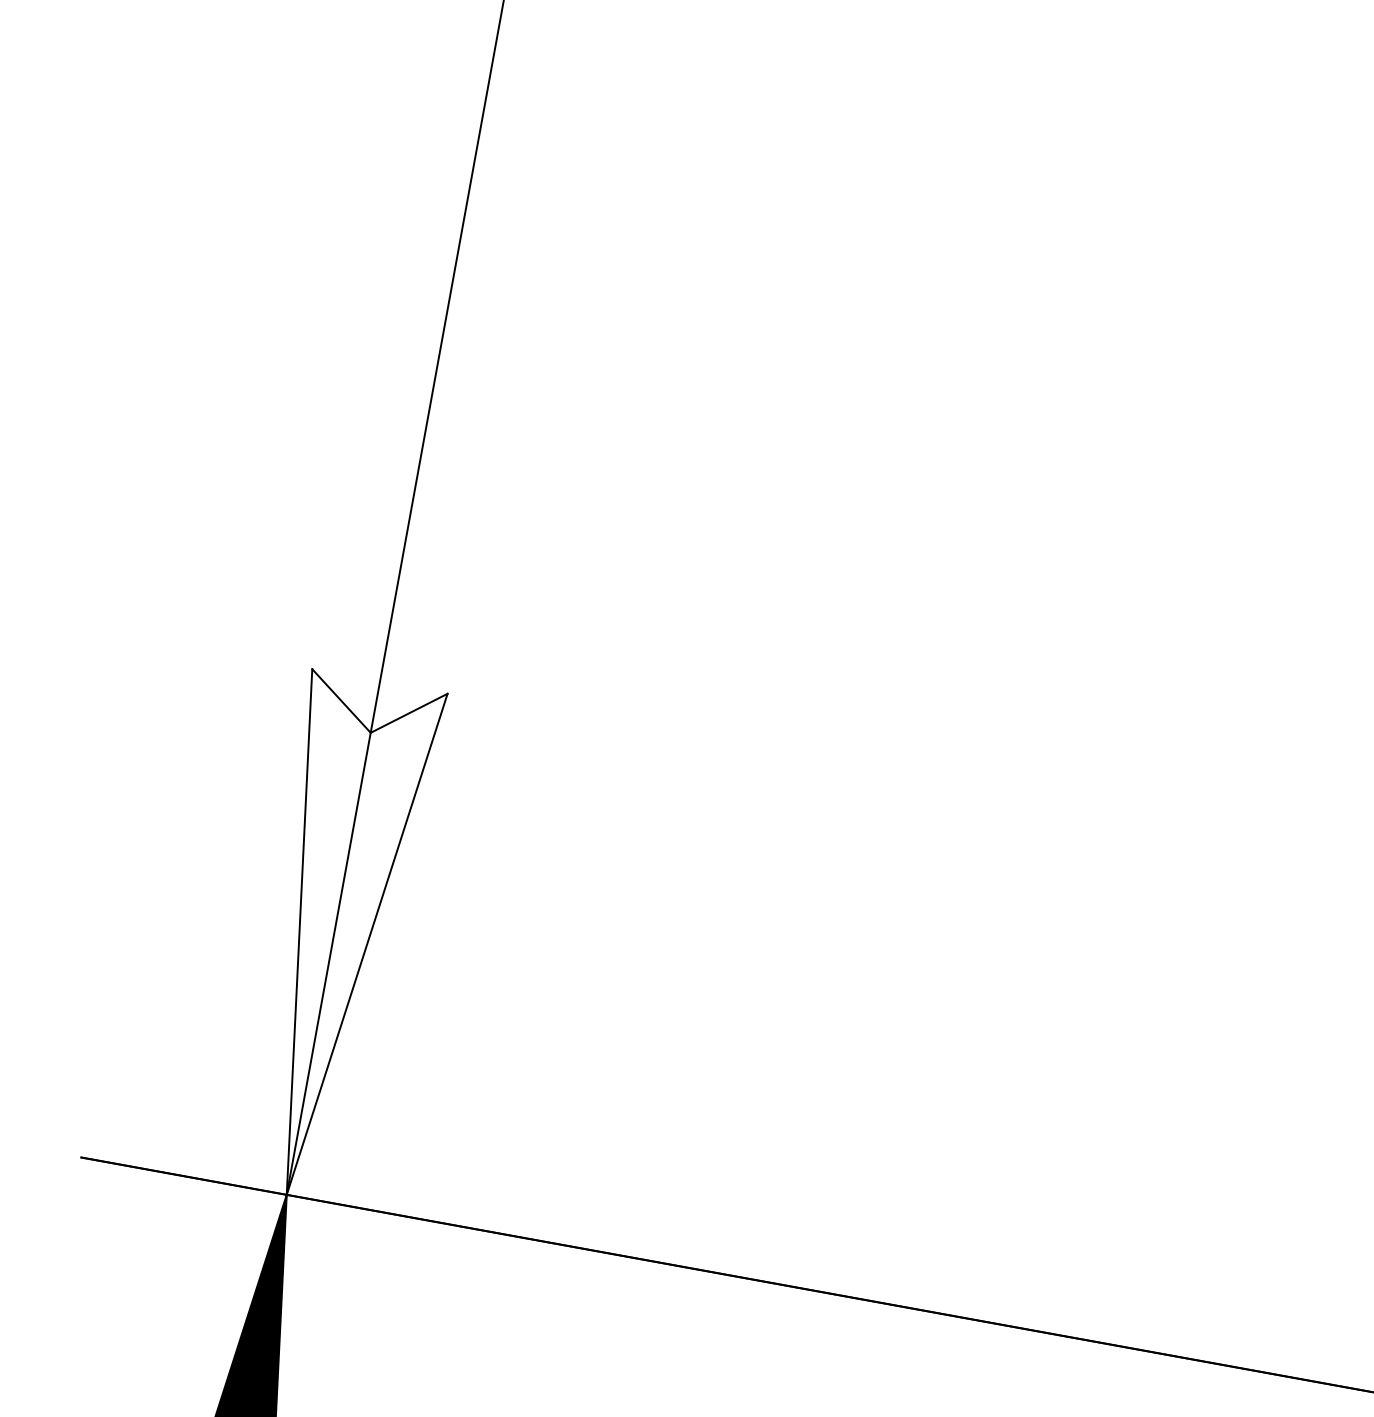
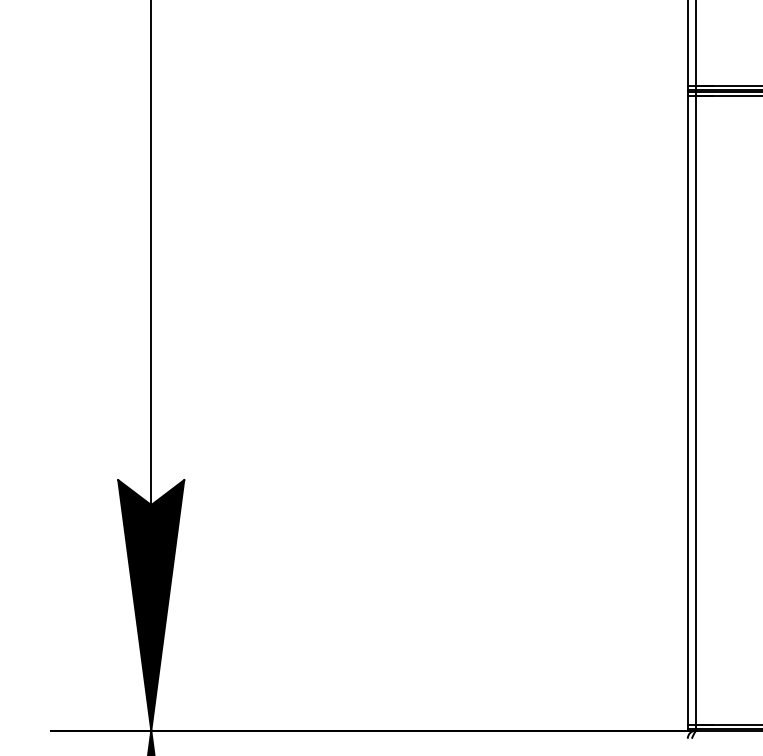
fill: (333, 938) -> (151, 605), added

